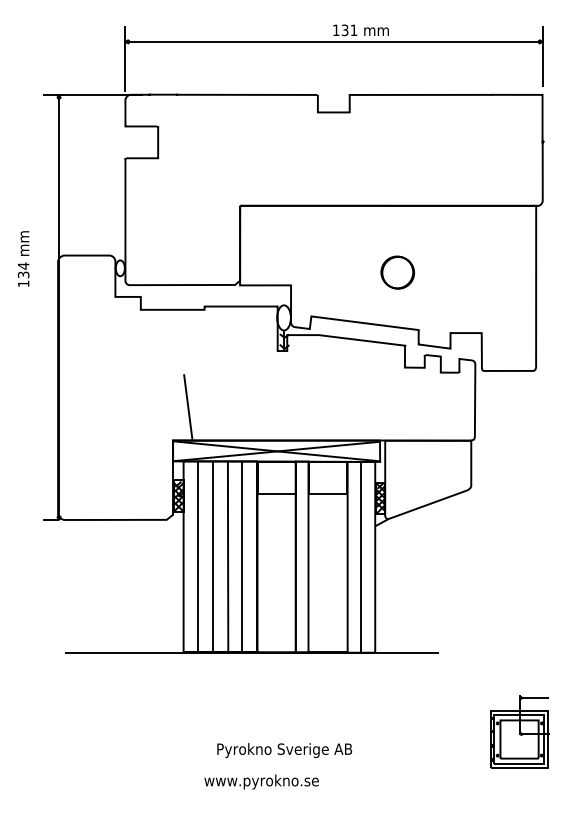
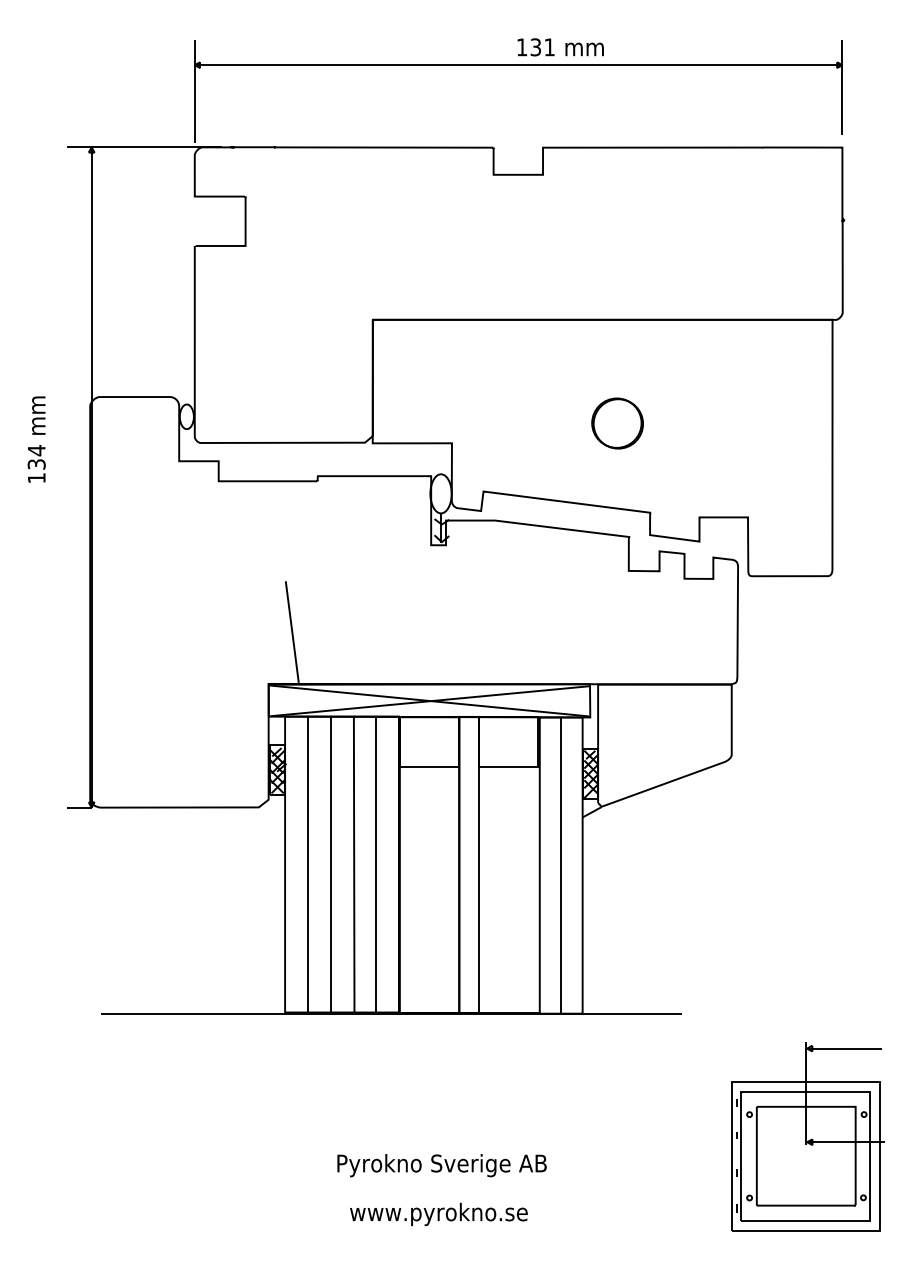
text: (23, 258) -> (36, 438), moved
part: (519, 731) -> (806, 1136), size x1.67
text: (261, 781) -> (438, 1213), moved

